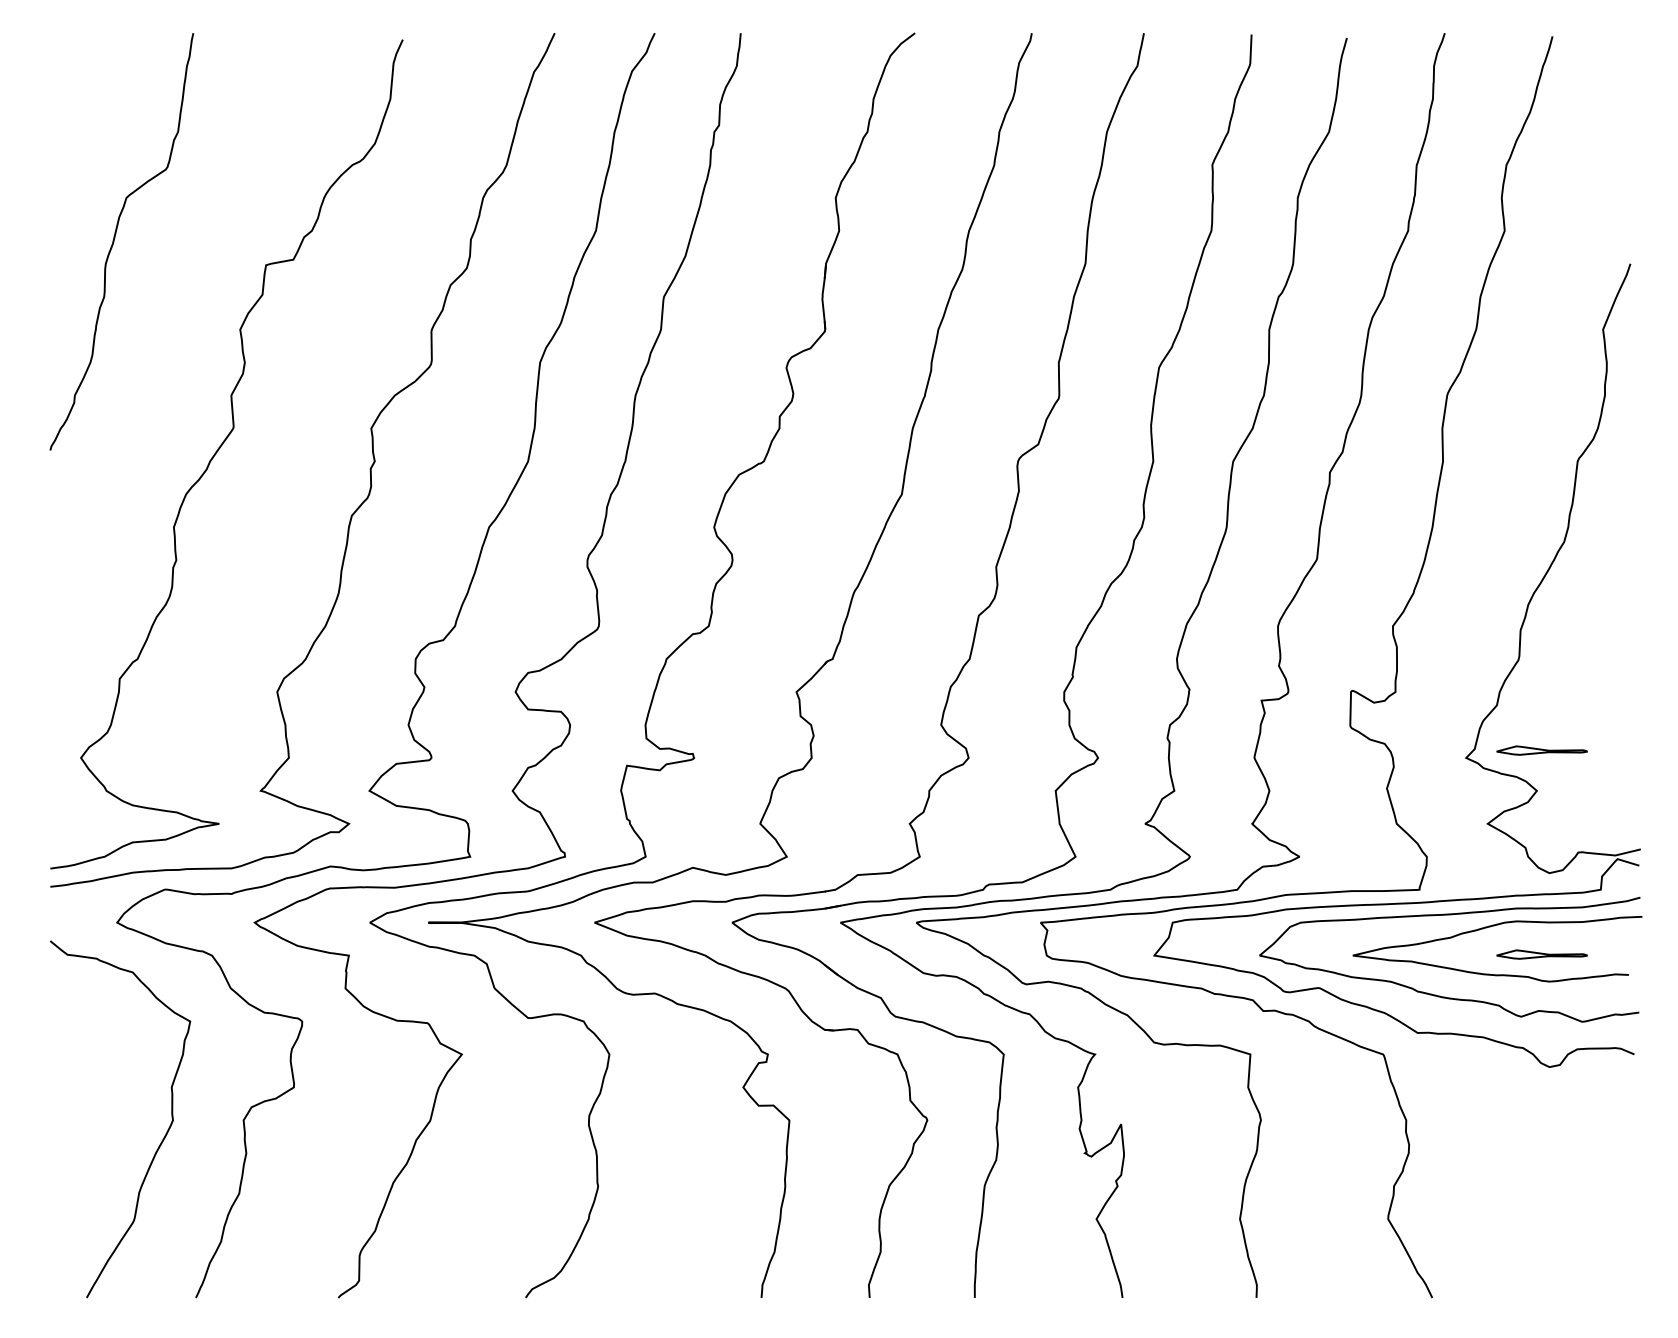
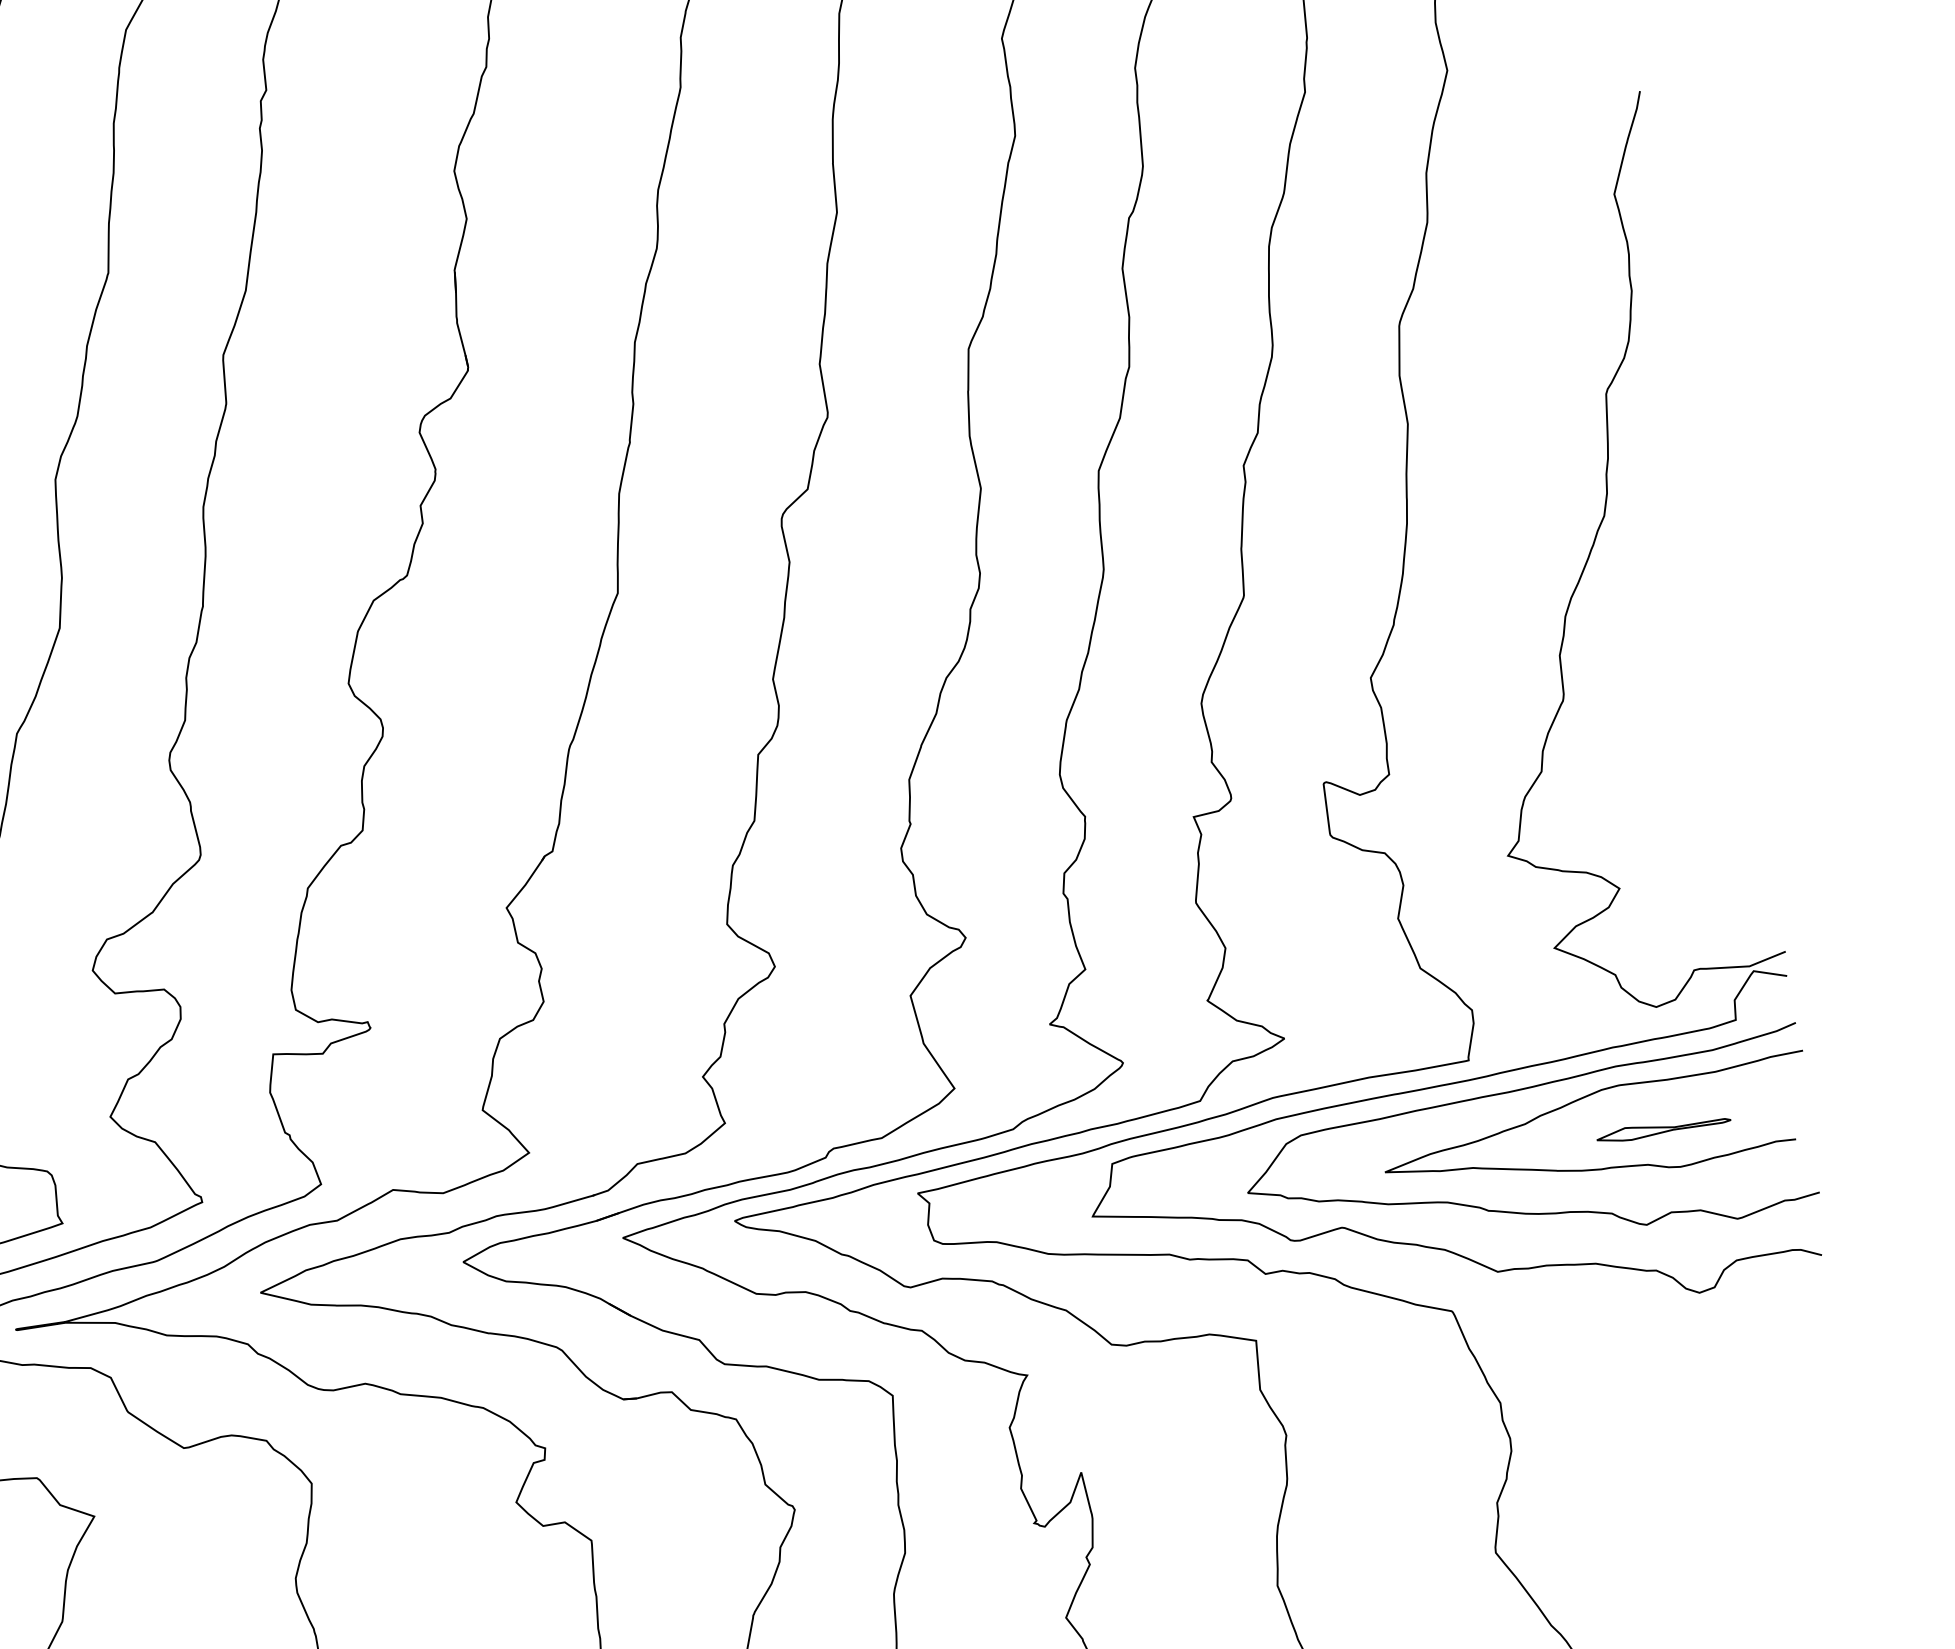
part: (1541, 750) -> (1617, 828), removed

